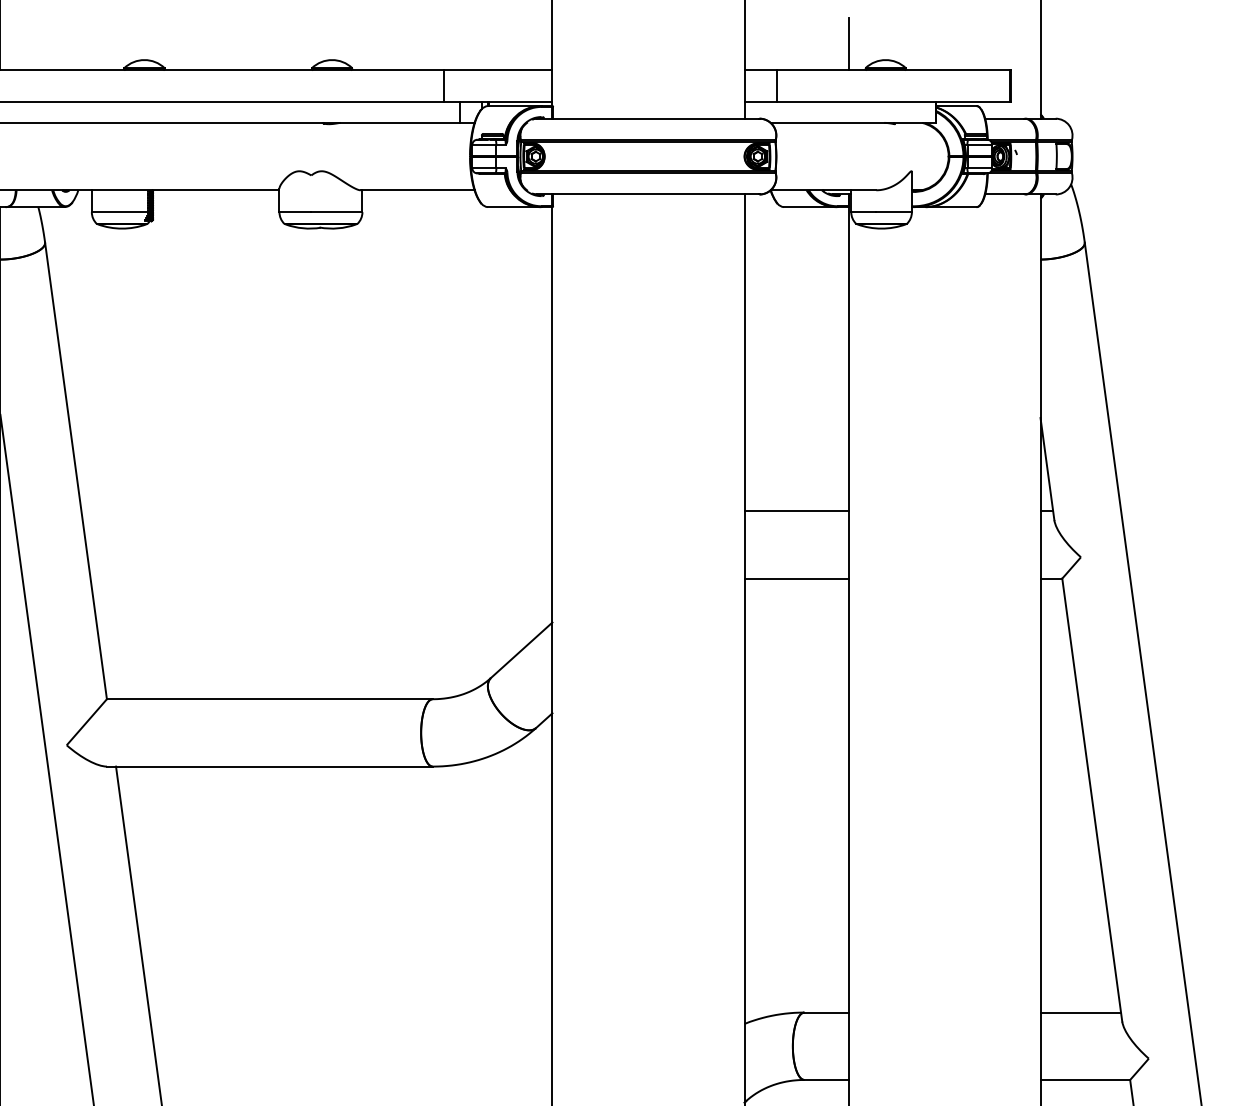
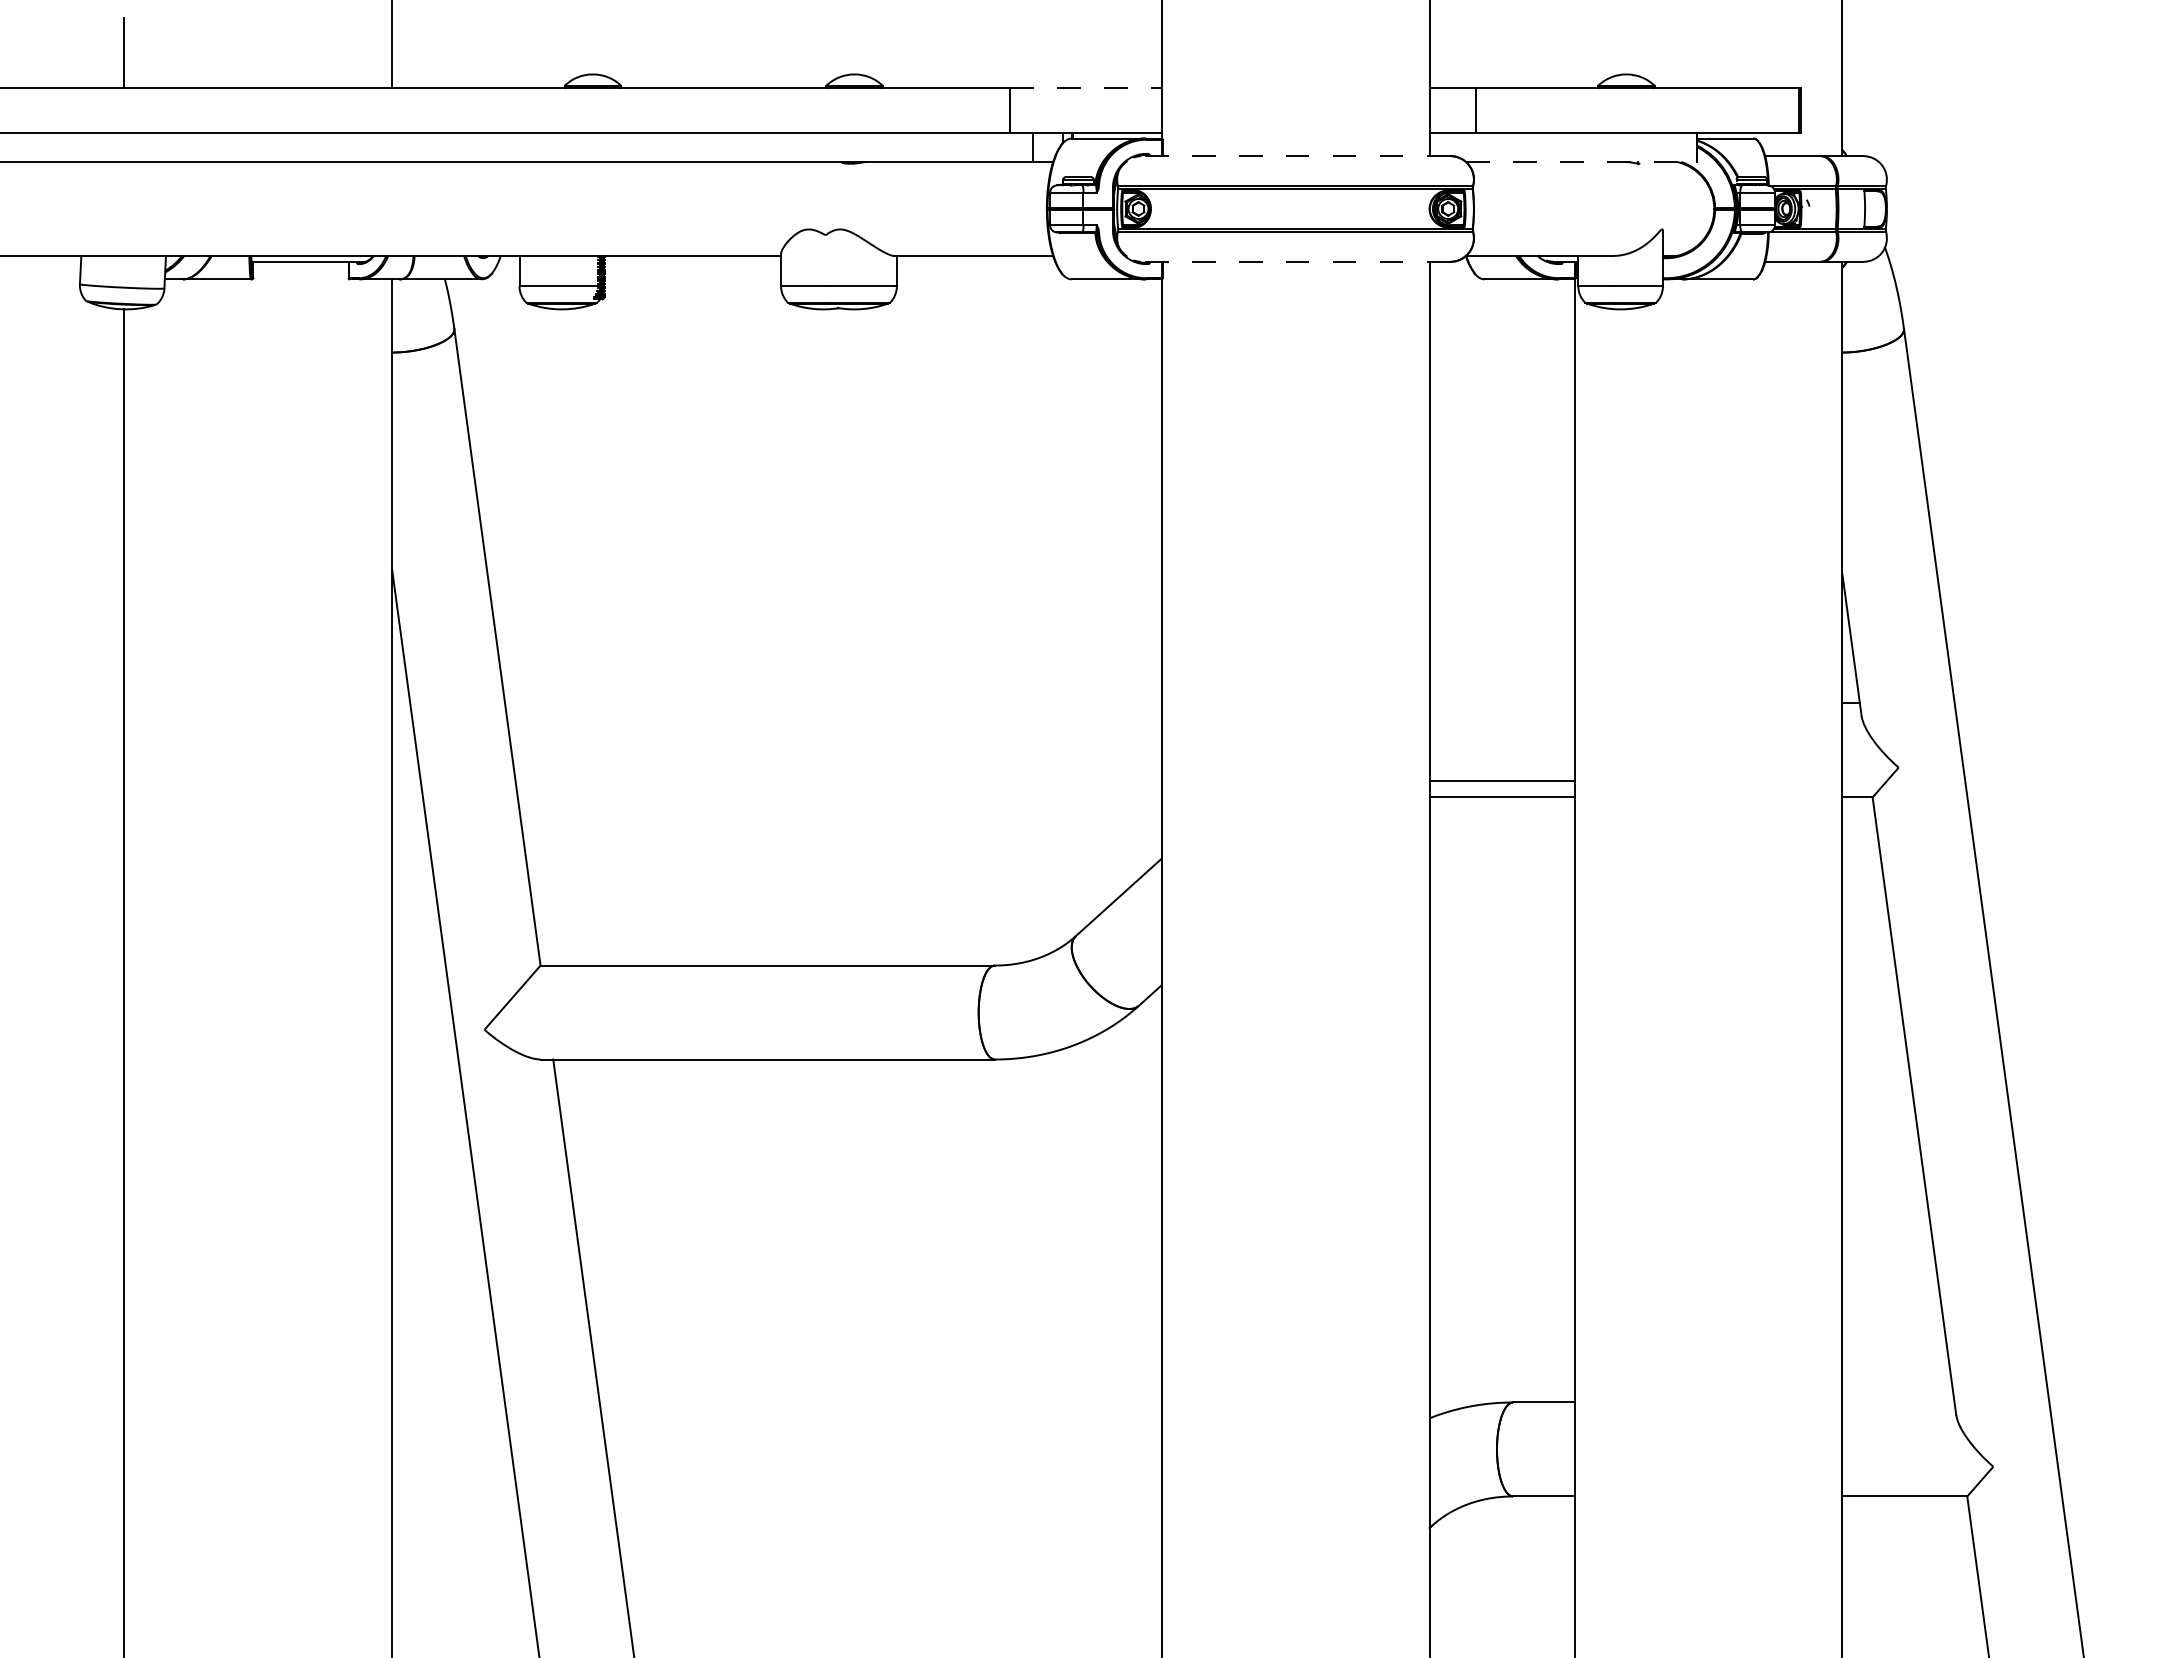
line: (848, 43) -> (1574, 51), removed
line: (497, 70) -> (1085, 88), solid -> dashed
line: (648, 118) -> (1295, 156), solid -> dashed
line: (853, 123) -> (1581, 162), solid -> dashed
line: (648, 194) -> (1295, 261), solid -> dashed
line: (796, 511) -> (1501, 781), moved
line: (1080, 1012) -> (1898, 1402), removed

